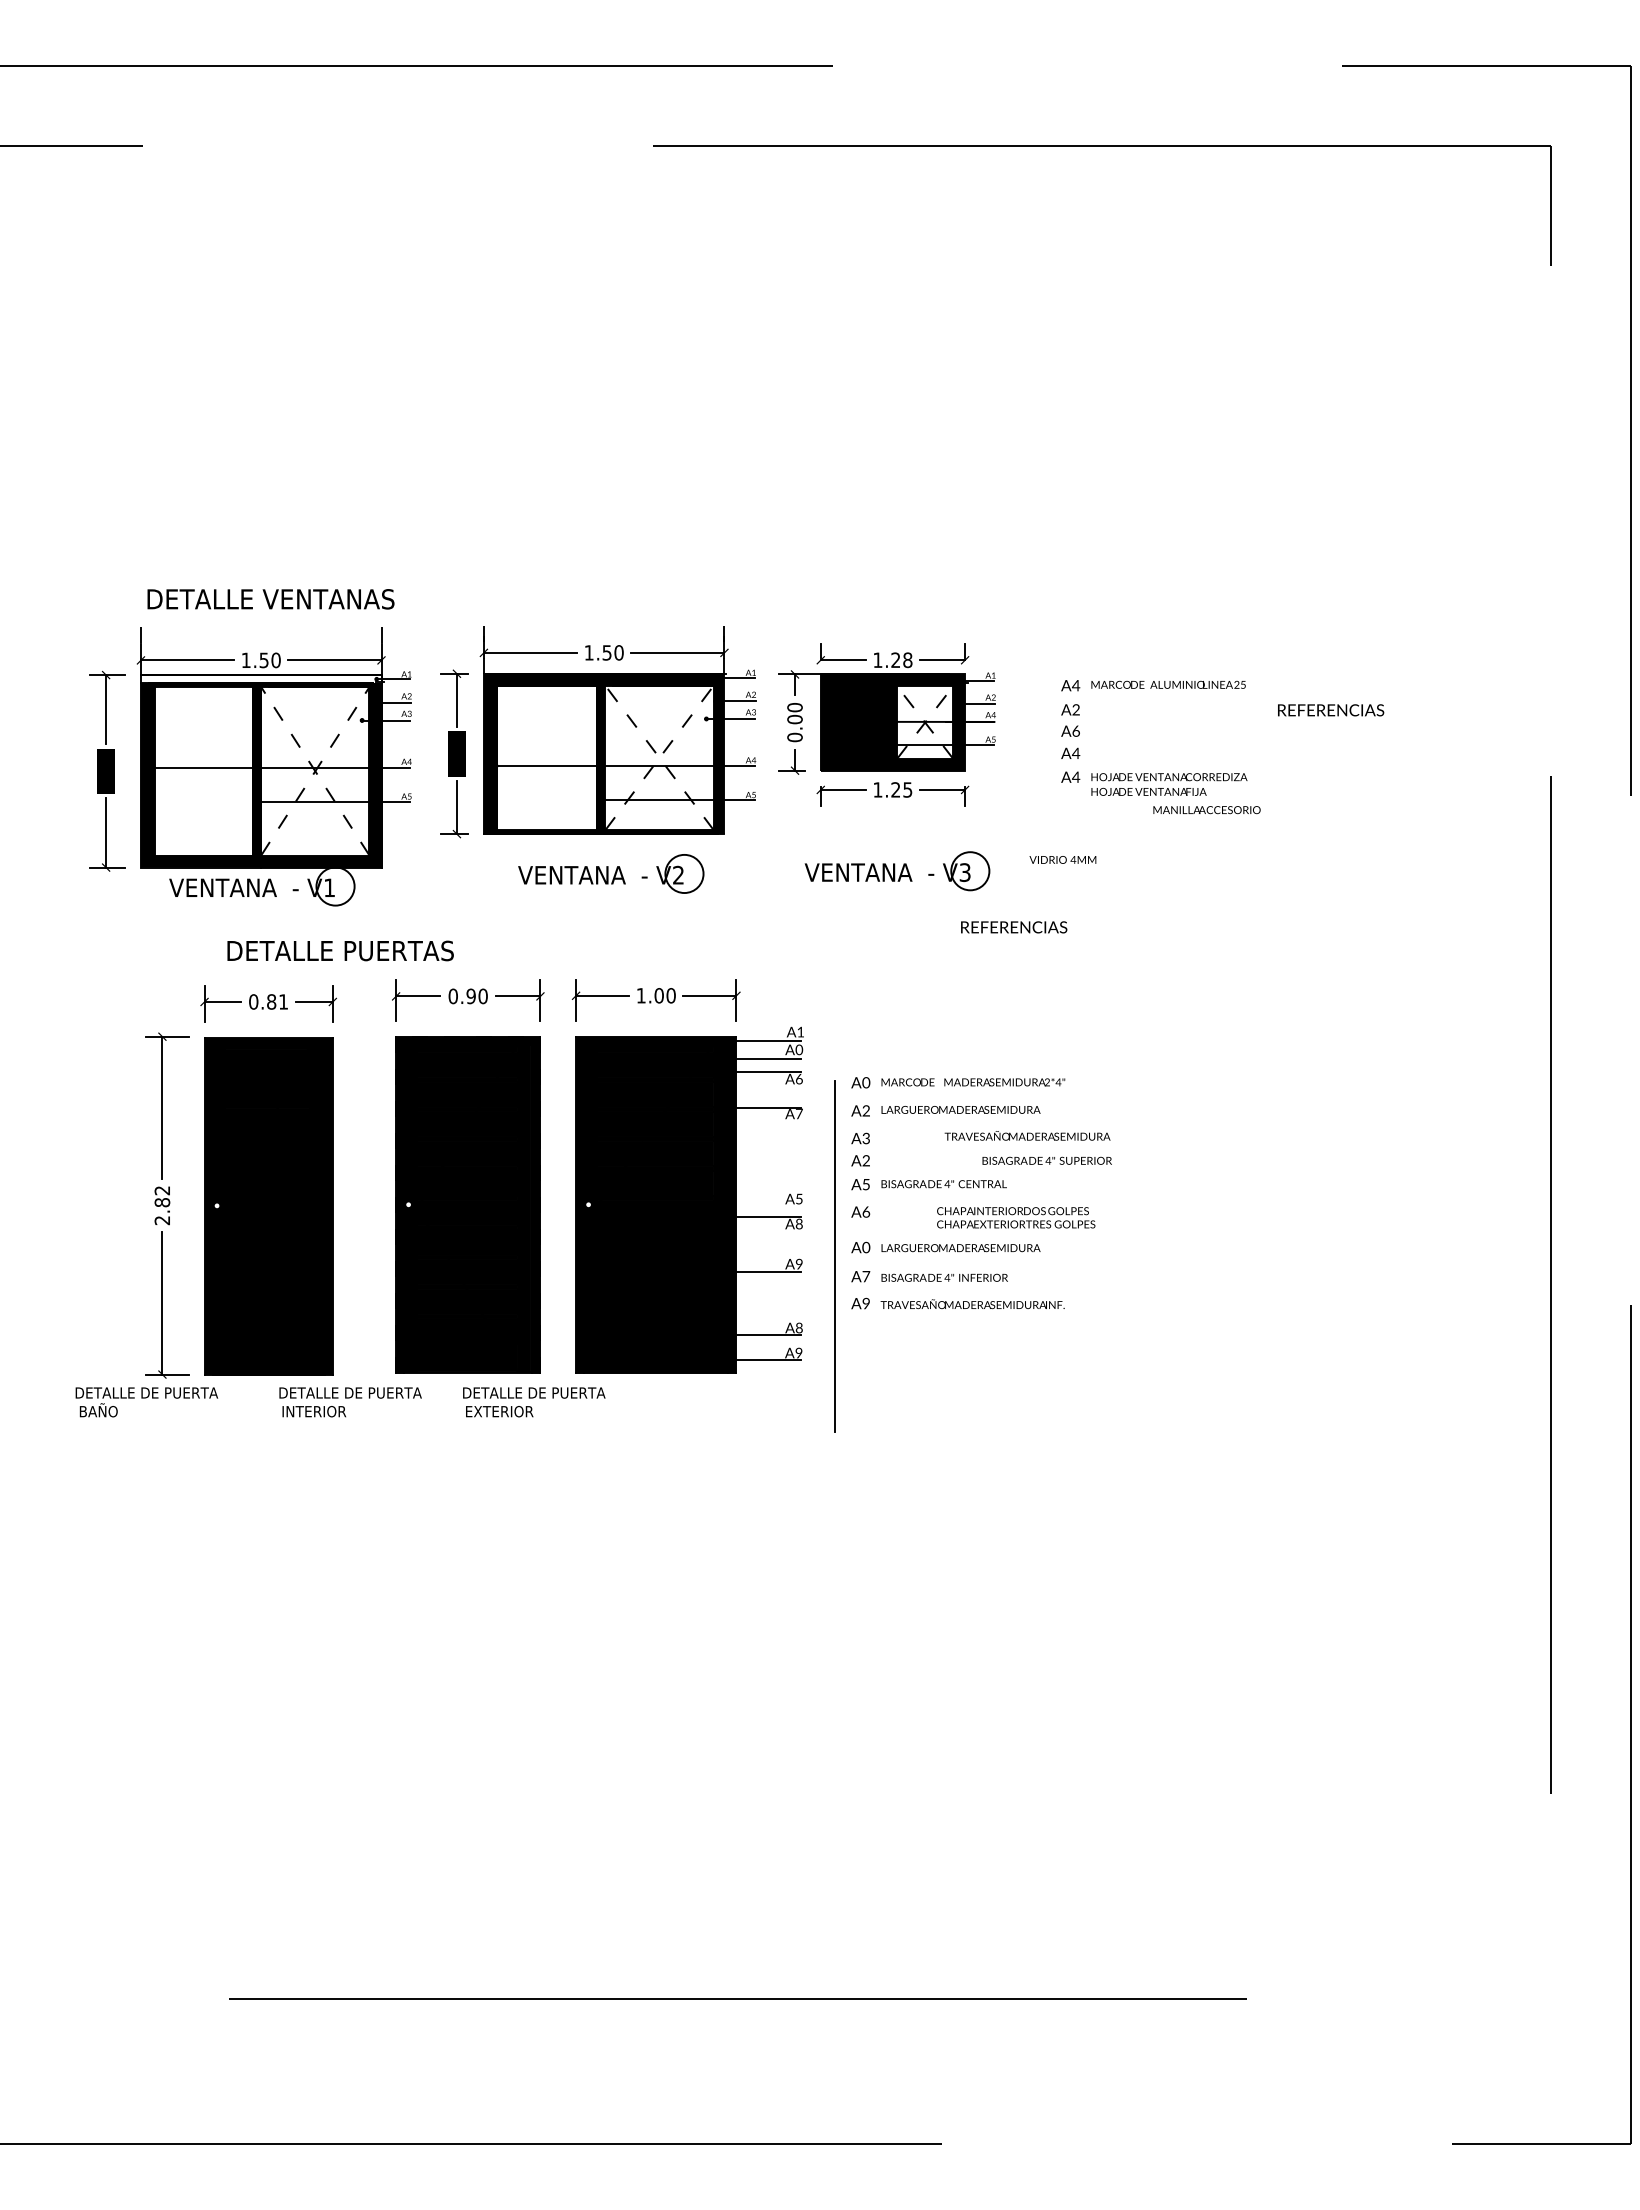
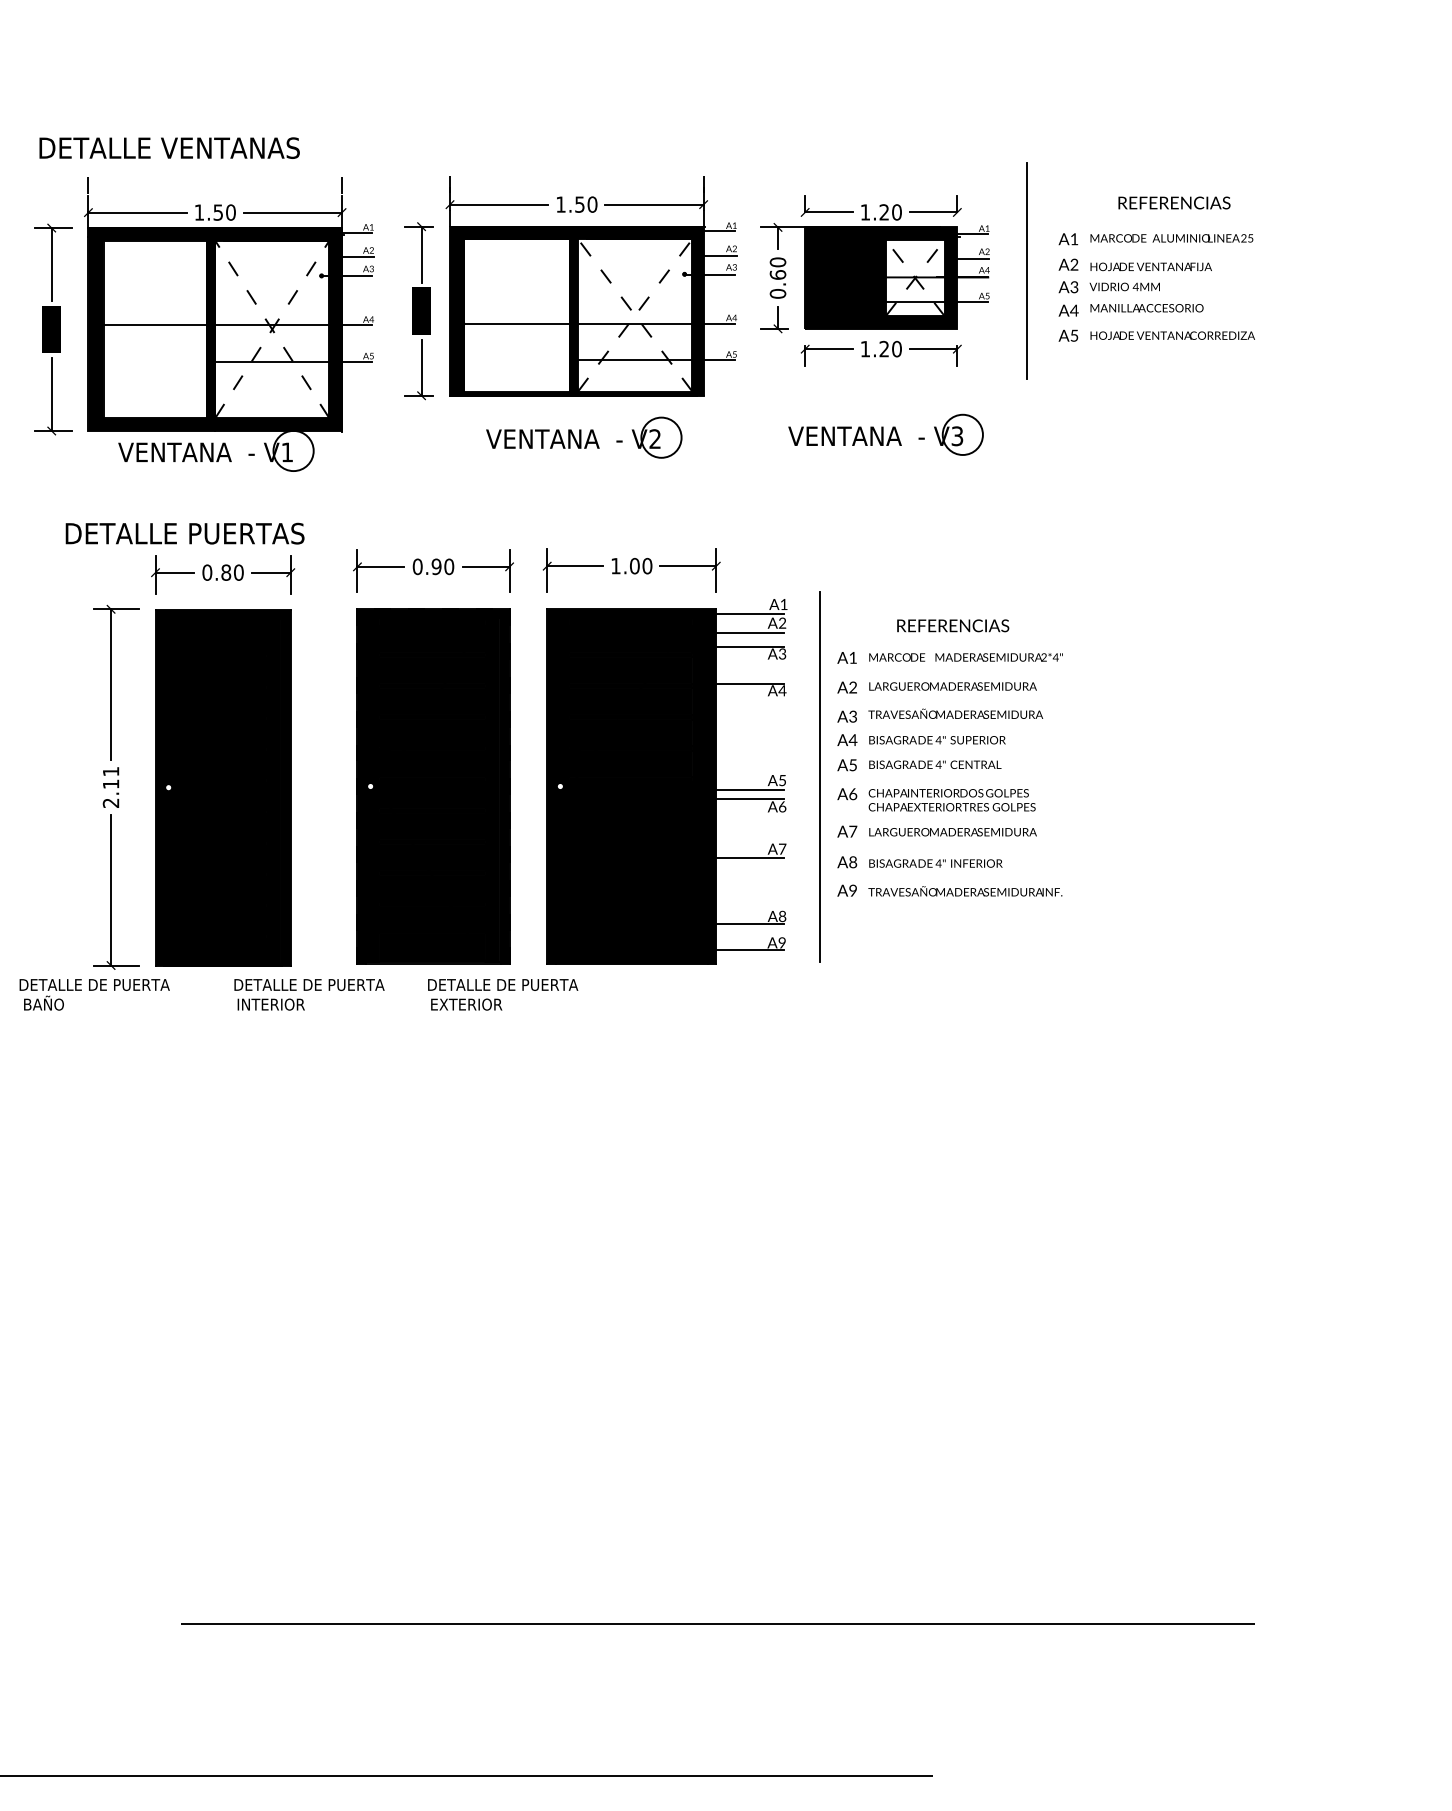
text: (270, 599) -> (169, 148), moved
text: (907, 659) -> (896, 211), 1.28 -> 1.20
fill: (260, 679) -> (214, 232), added
text: (1076, 685) -> (1074, 239), A4 -> A1
text: (1331, 710) -> (1174, 203), moved
line: (1031, 714) -> (1027, 269), added
text: (794, 719) -> (777, 274), 0.00 -> 0.60
text: (1075, 730) -> (1073, 286), A6 -> A3
text: (1076, 776) -> (1074, 334), A4 -> A5
text: (907, 789) -> (896, 348), 1.25 -> 1.20
text: (1148, 791) -> (1150, 266), moved
text: (1206, 810) -> (1146, 308), moved
text: (1062, 859) -> (1124, 286), moved
text: (1014, 927) -> (953, 625), moved
text: (340, 950) -> (184, 533), moved
text: (283, 1001) -> (238, 572), 0.81 -> 0.80
text: (799, 1051) -> (782, 624), A0 -> A2
text: (799, 1078) -> (782, 653), A6 -> A3
text: (866, 1082) -> (853, 657), A0 -> A1
text: (799, 1113) -> (782, 690), A7 -> A4
text: (1027, 1135) -> (955, 713), moved
text: (866, 1160) -> (853, 739), A2 -> A4
text: (1046, 1160) -> (936, 739), moved
text: (162, 1196) -> (111, 777), 2.82 -> 2.11
line: (763, 1208) -> (744, 790), added
text: (1016, 1217) -> (952, 799), moved
text: (798, 1223) -> (781, 806), A8 -> A6
text: (866, 1247) -> (853, 831), A0 -> A7
line: (834, 1256) -> (819, 776), moved
text: (798, 1263) -> (781, 848), A9 -> A7
text: (866, 1276) -> (853, 862), A7 -> A8

